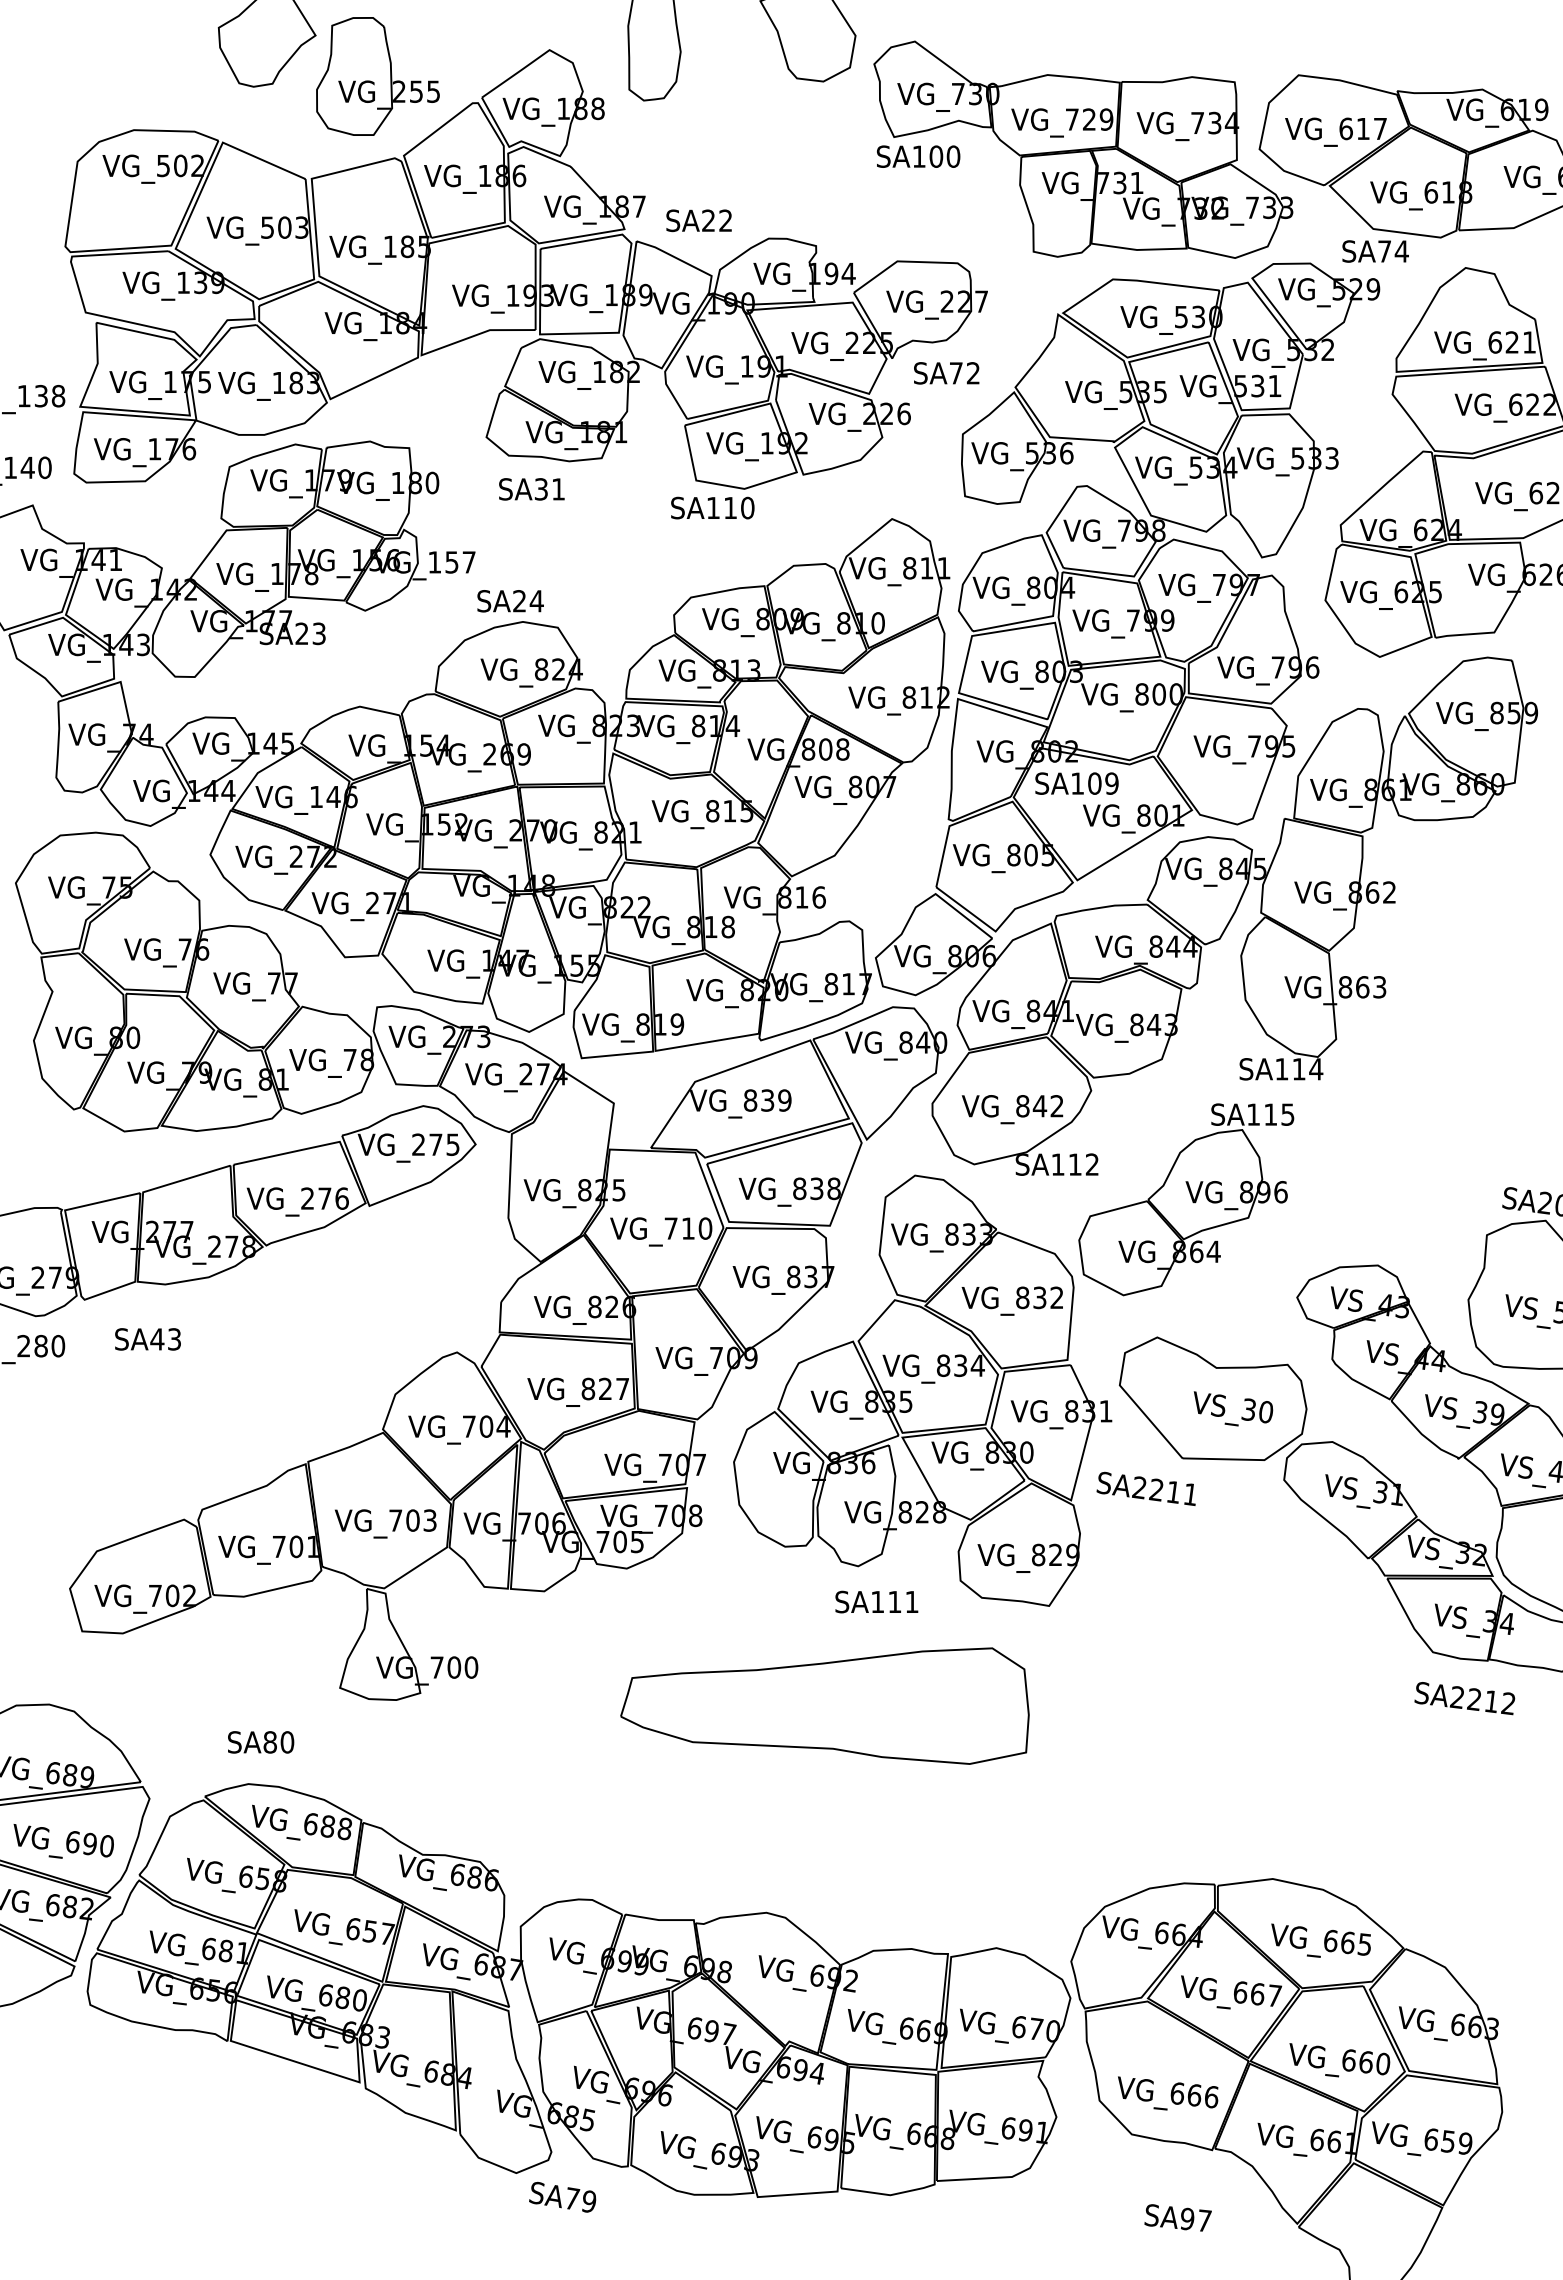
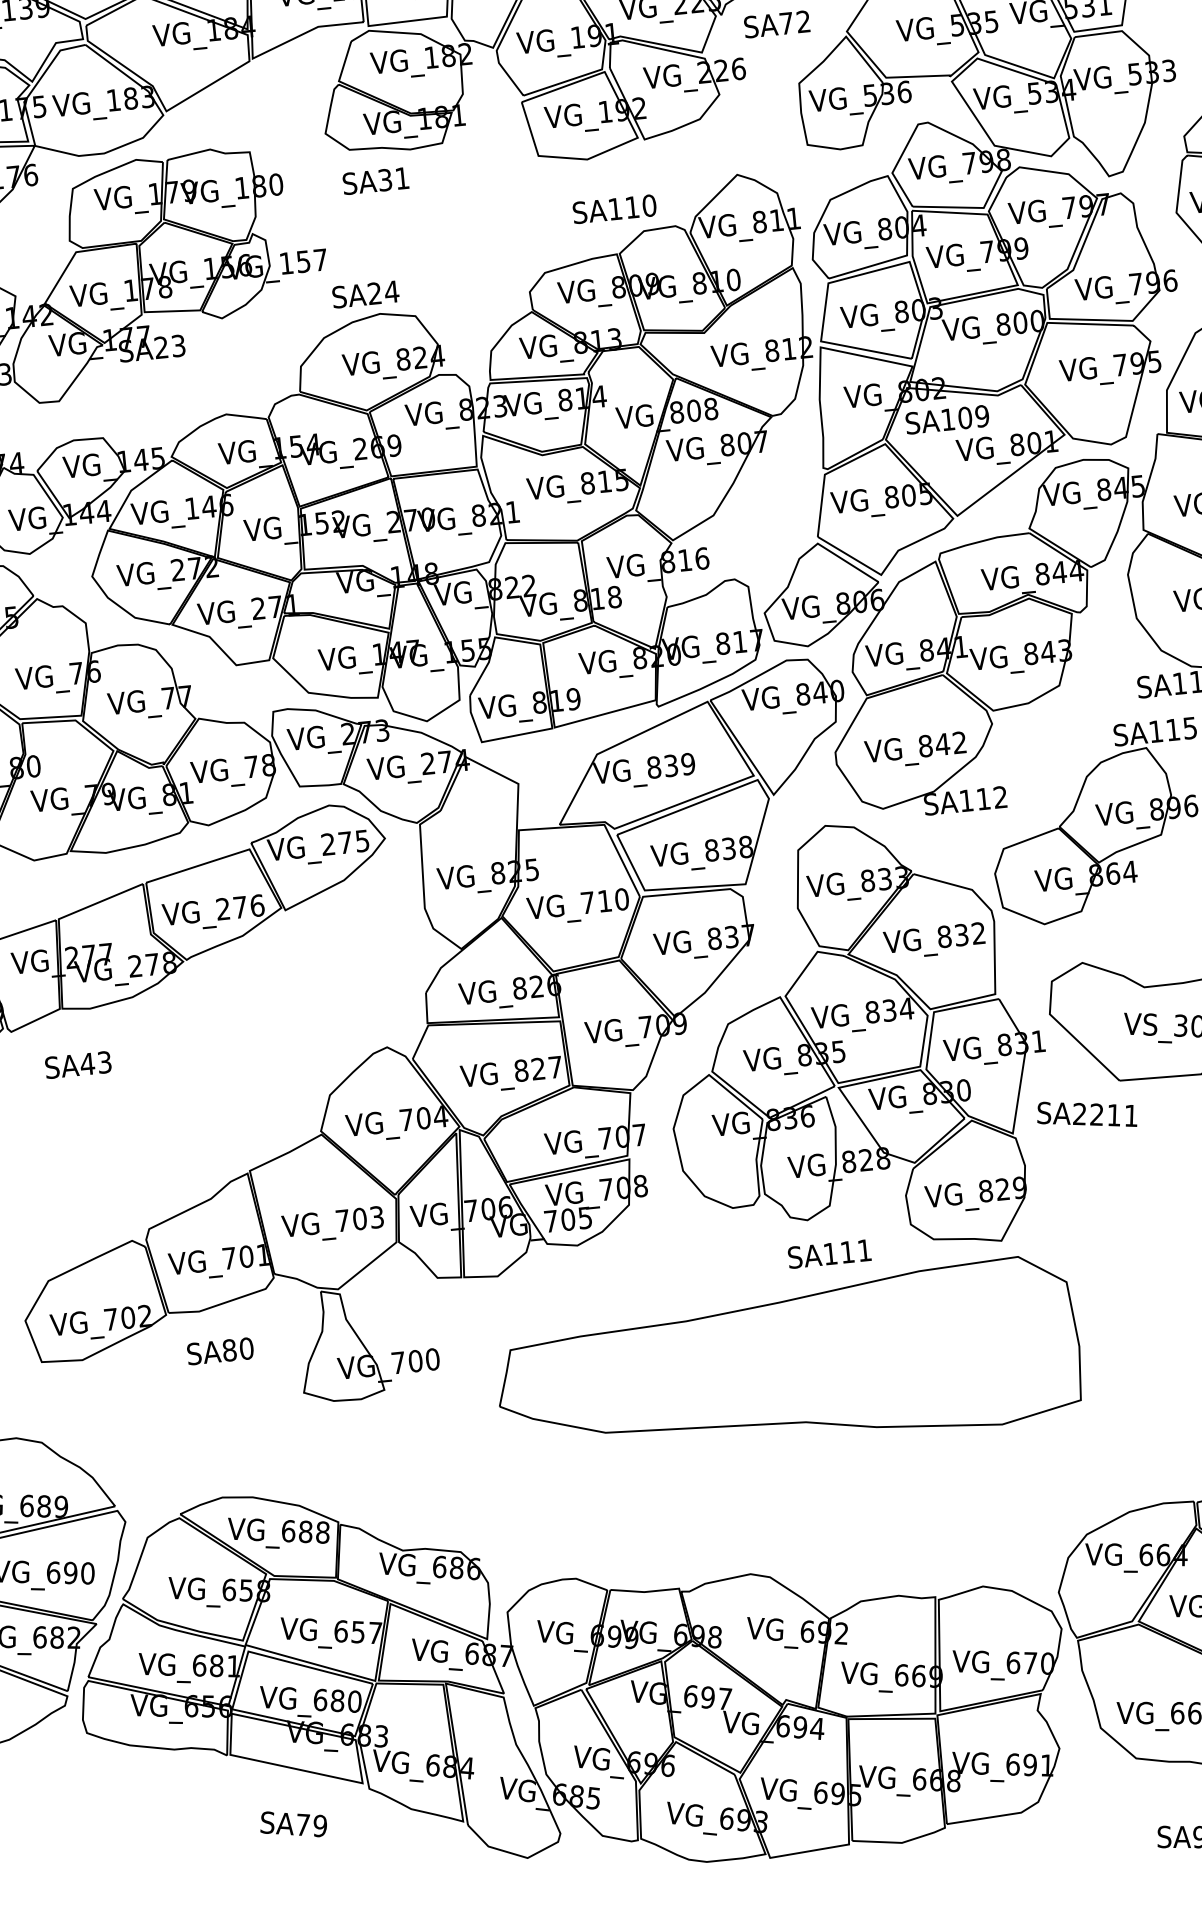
text: (712, 507) -> (614, 208), moved
part: (824, 1705) -> (787, 1362), size x1.43
text: (261, 1742) -> (220, 1351), moved
text: (562, 2196) -> (293, 1823), moved

